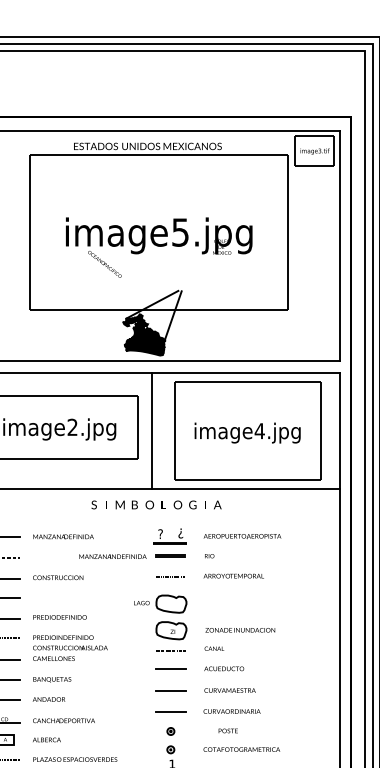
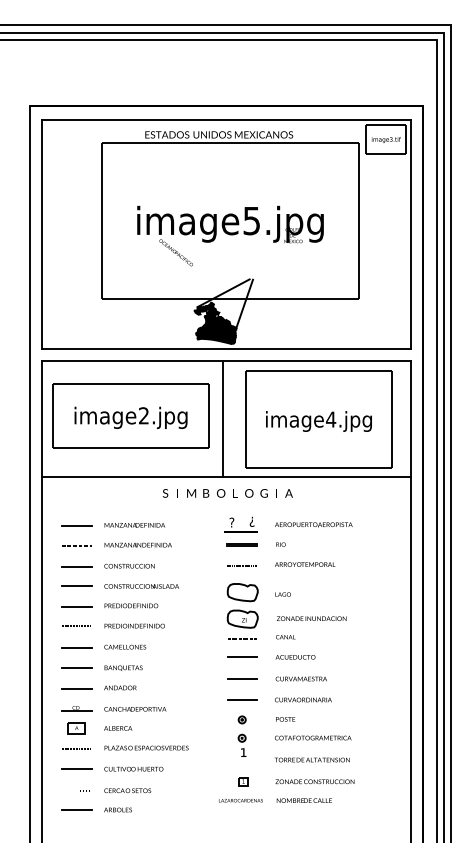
text: (112, 556) -> (137, 544), moved
text: (141, 603) -> (282, 594), moved
text: (70, 648) -> (141, 586), moved
text: (228, 731) -> (285, 719), moved

